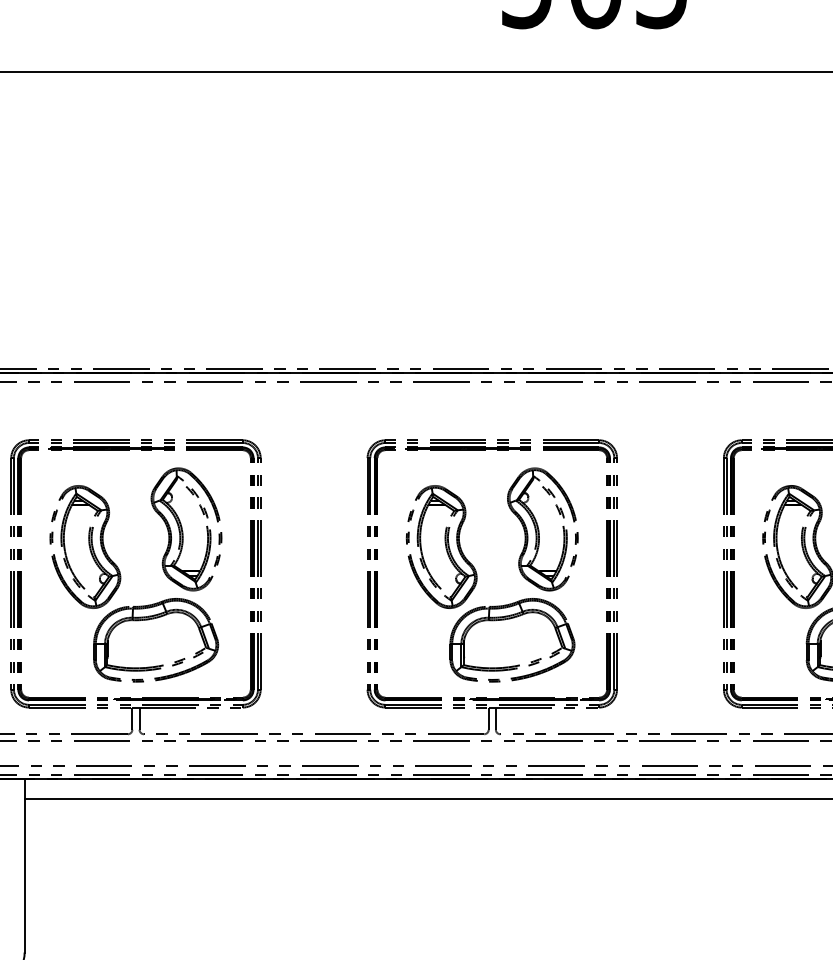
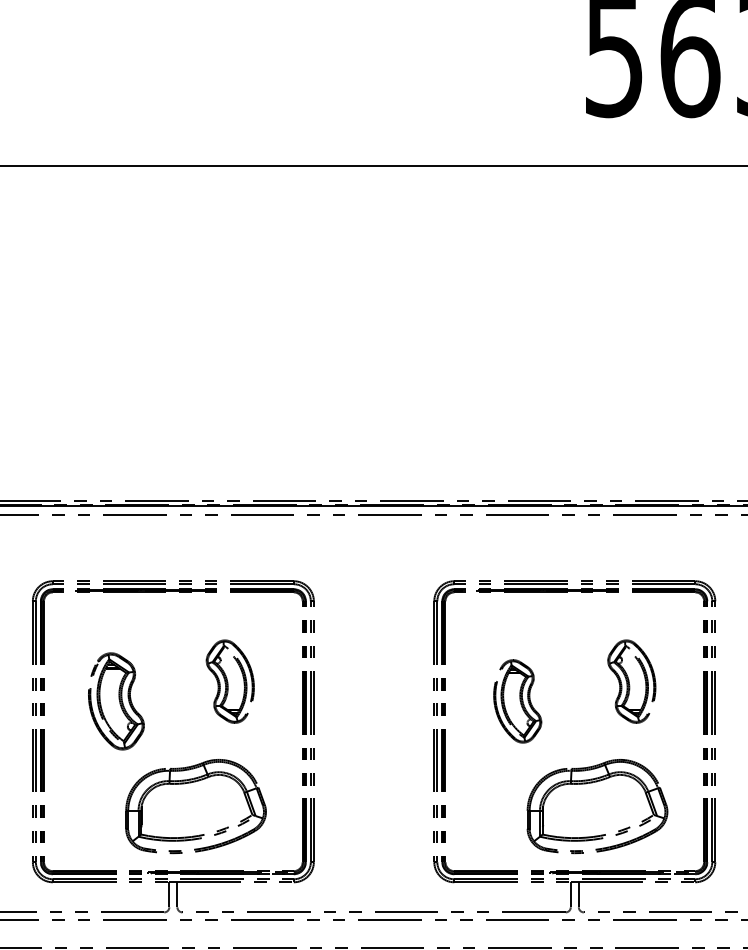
part: (186, 529) -> (230, 681), size x0.6
part: (542, 529) -> (631, 681), size x0.6
part: (85, 546) -> (116, 700), size x0.7
part: (441, 546) -> (517, 700), size x0.6

